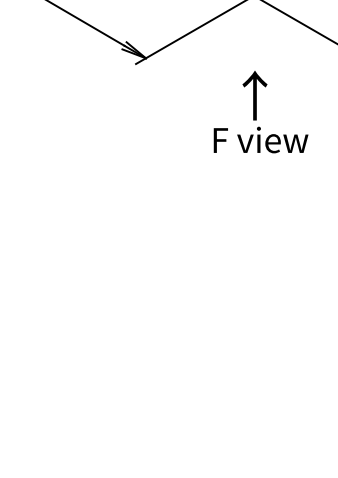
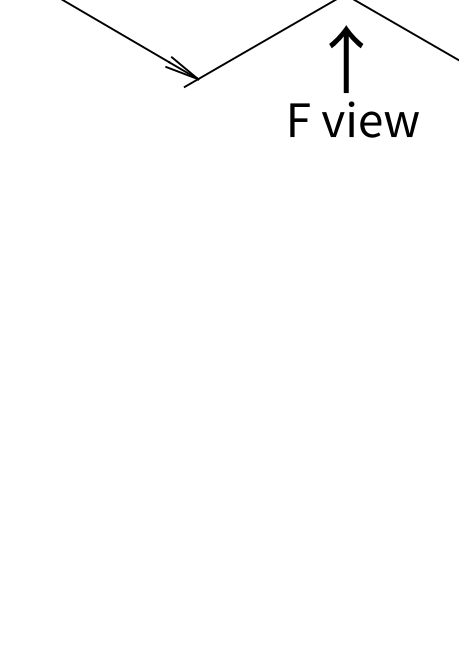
text: (260, 112) -> (353, 82), moved

